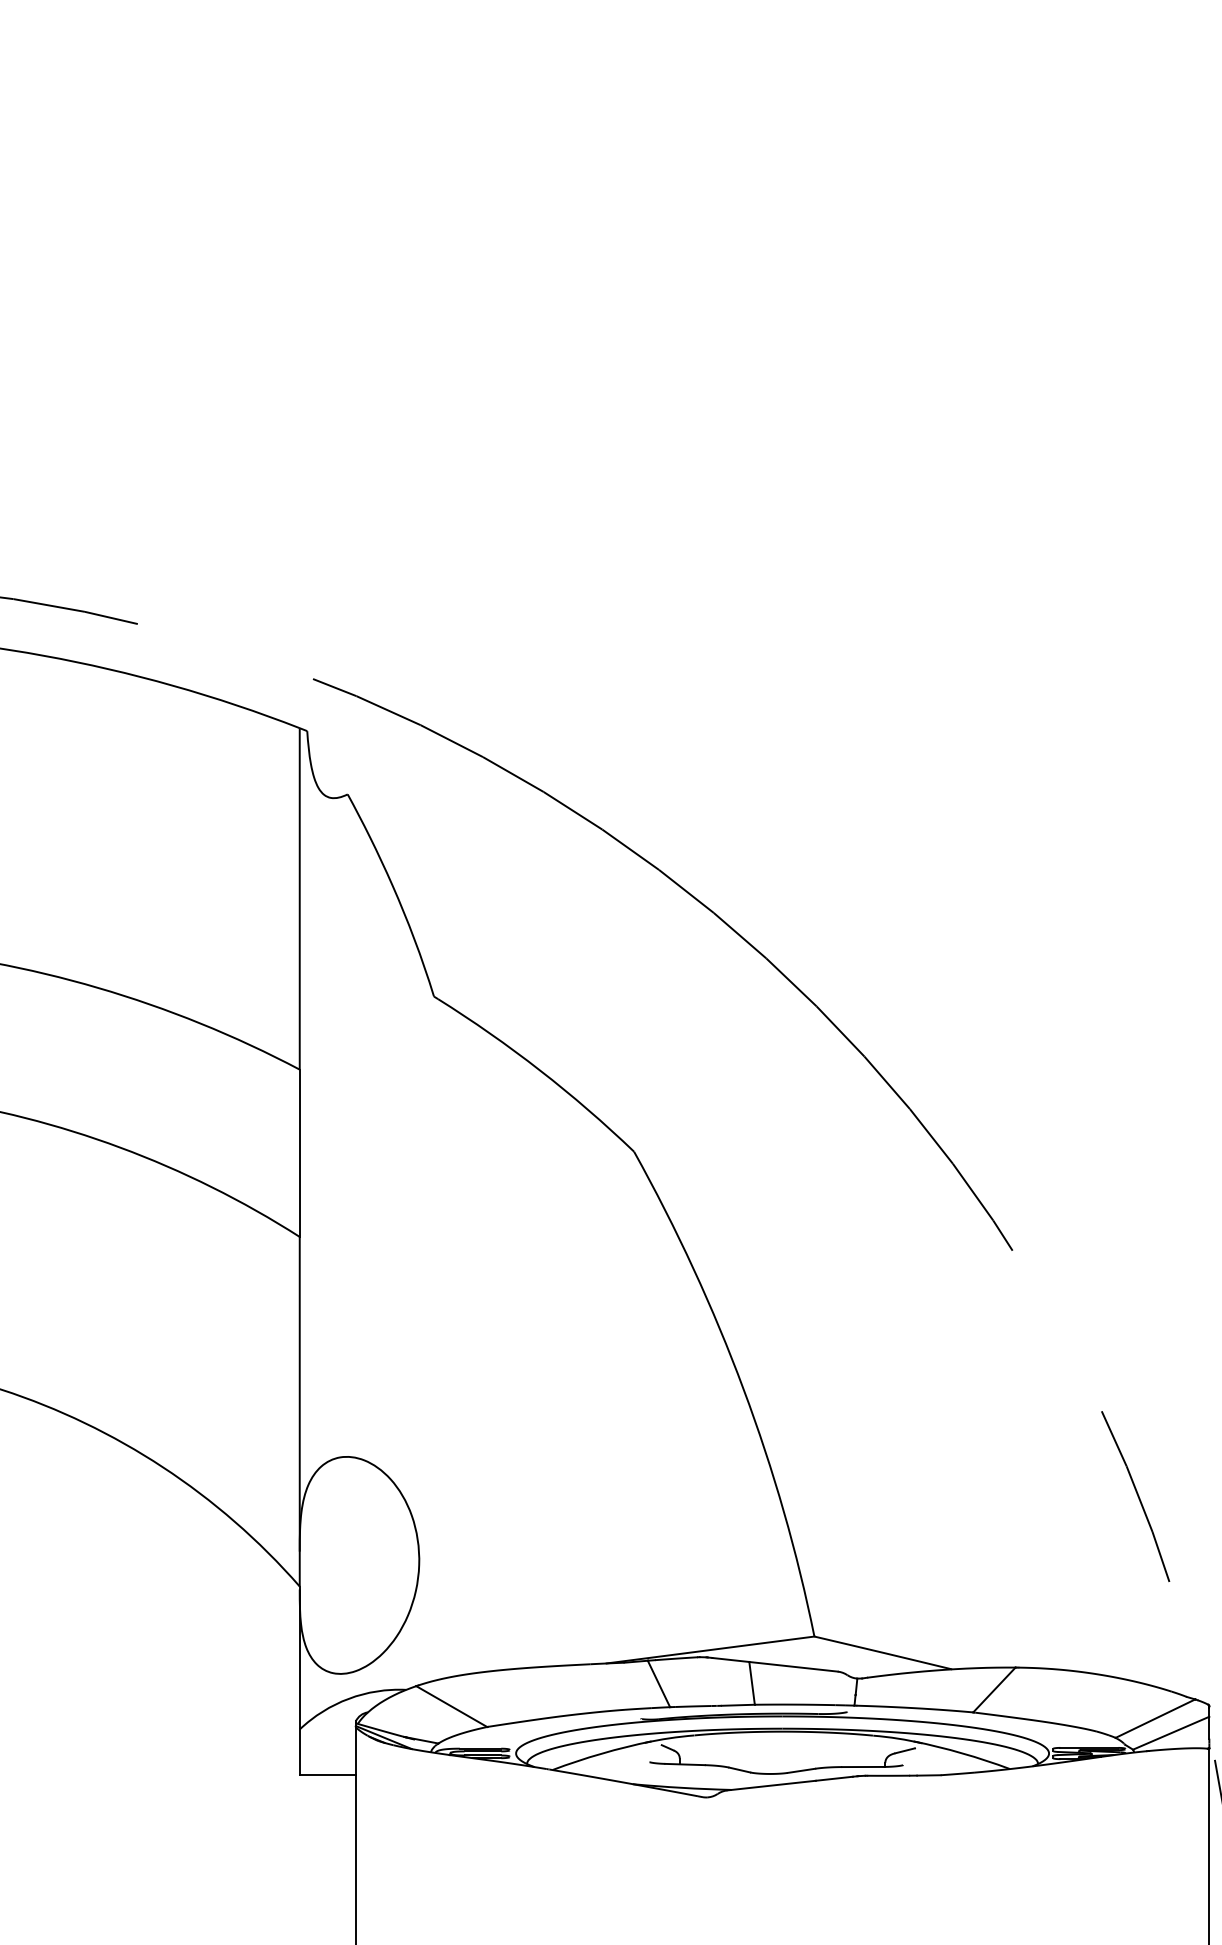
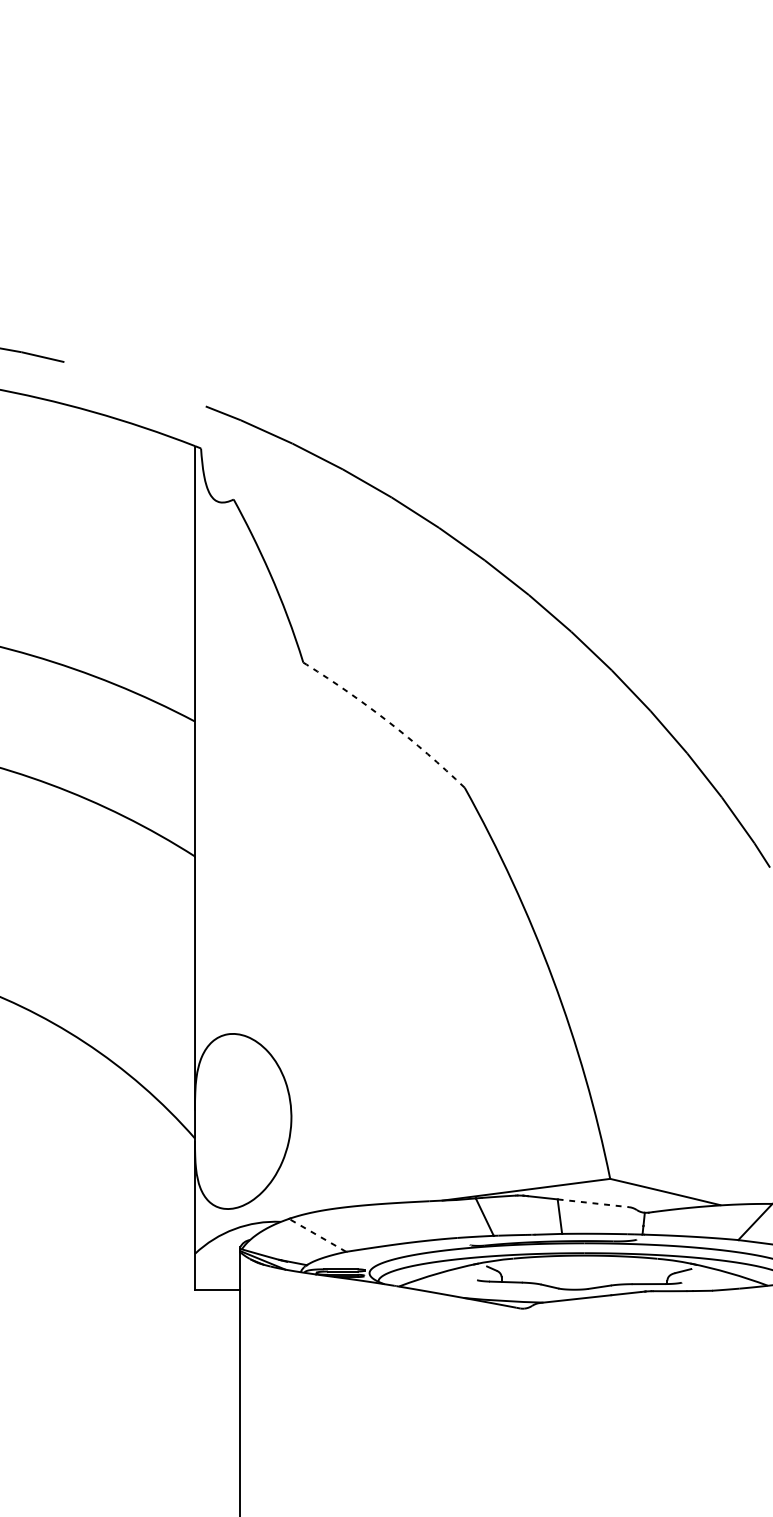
arc: (540, 1070) -> (389, 722), solid -> dashed
line: (794, 1666) -> (594, 1203), solid -> dashed
line: (451, 1706) -> (317, 1235), solid -> dashed

